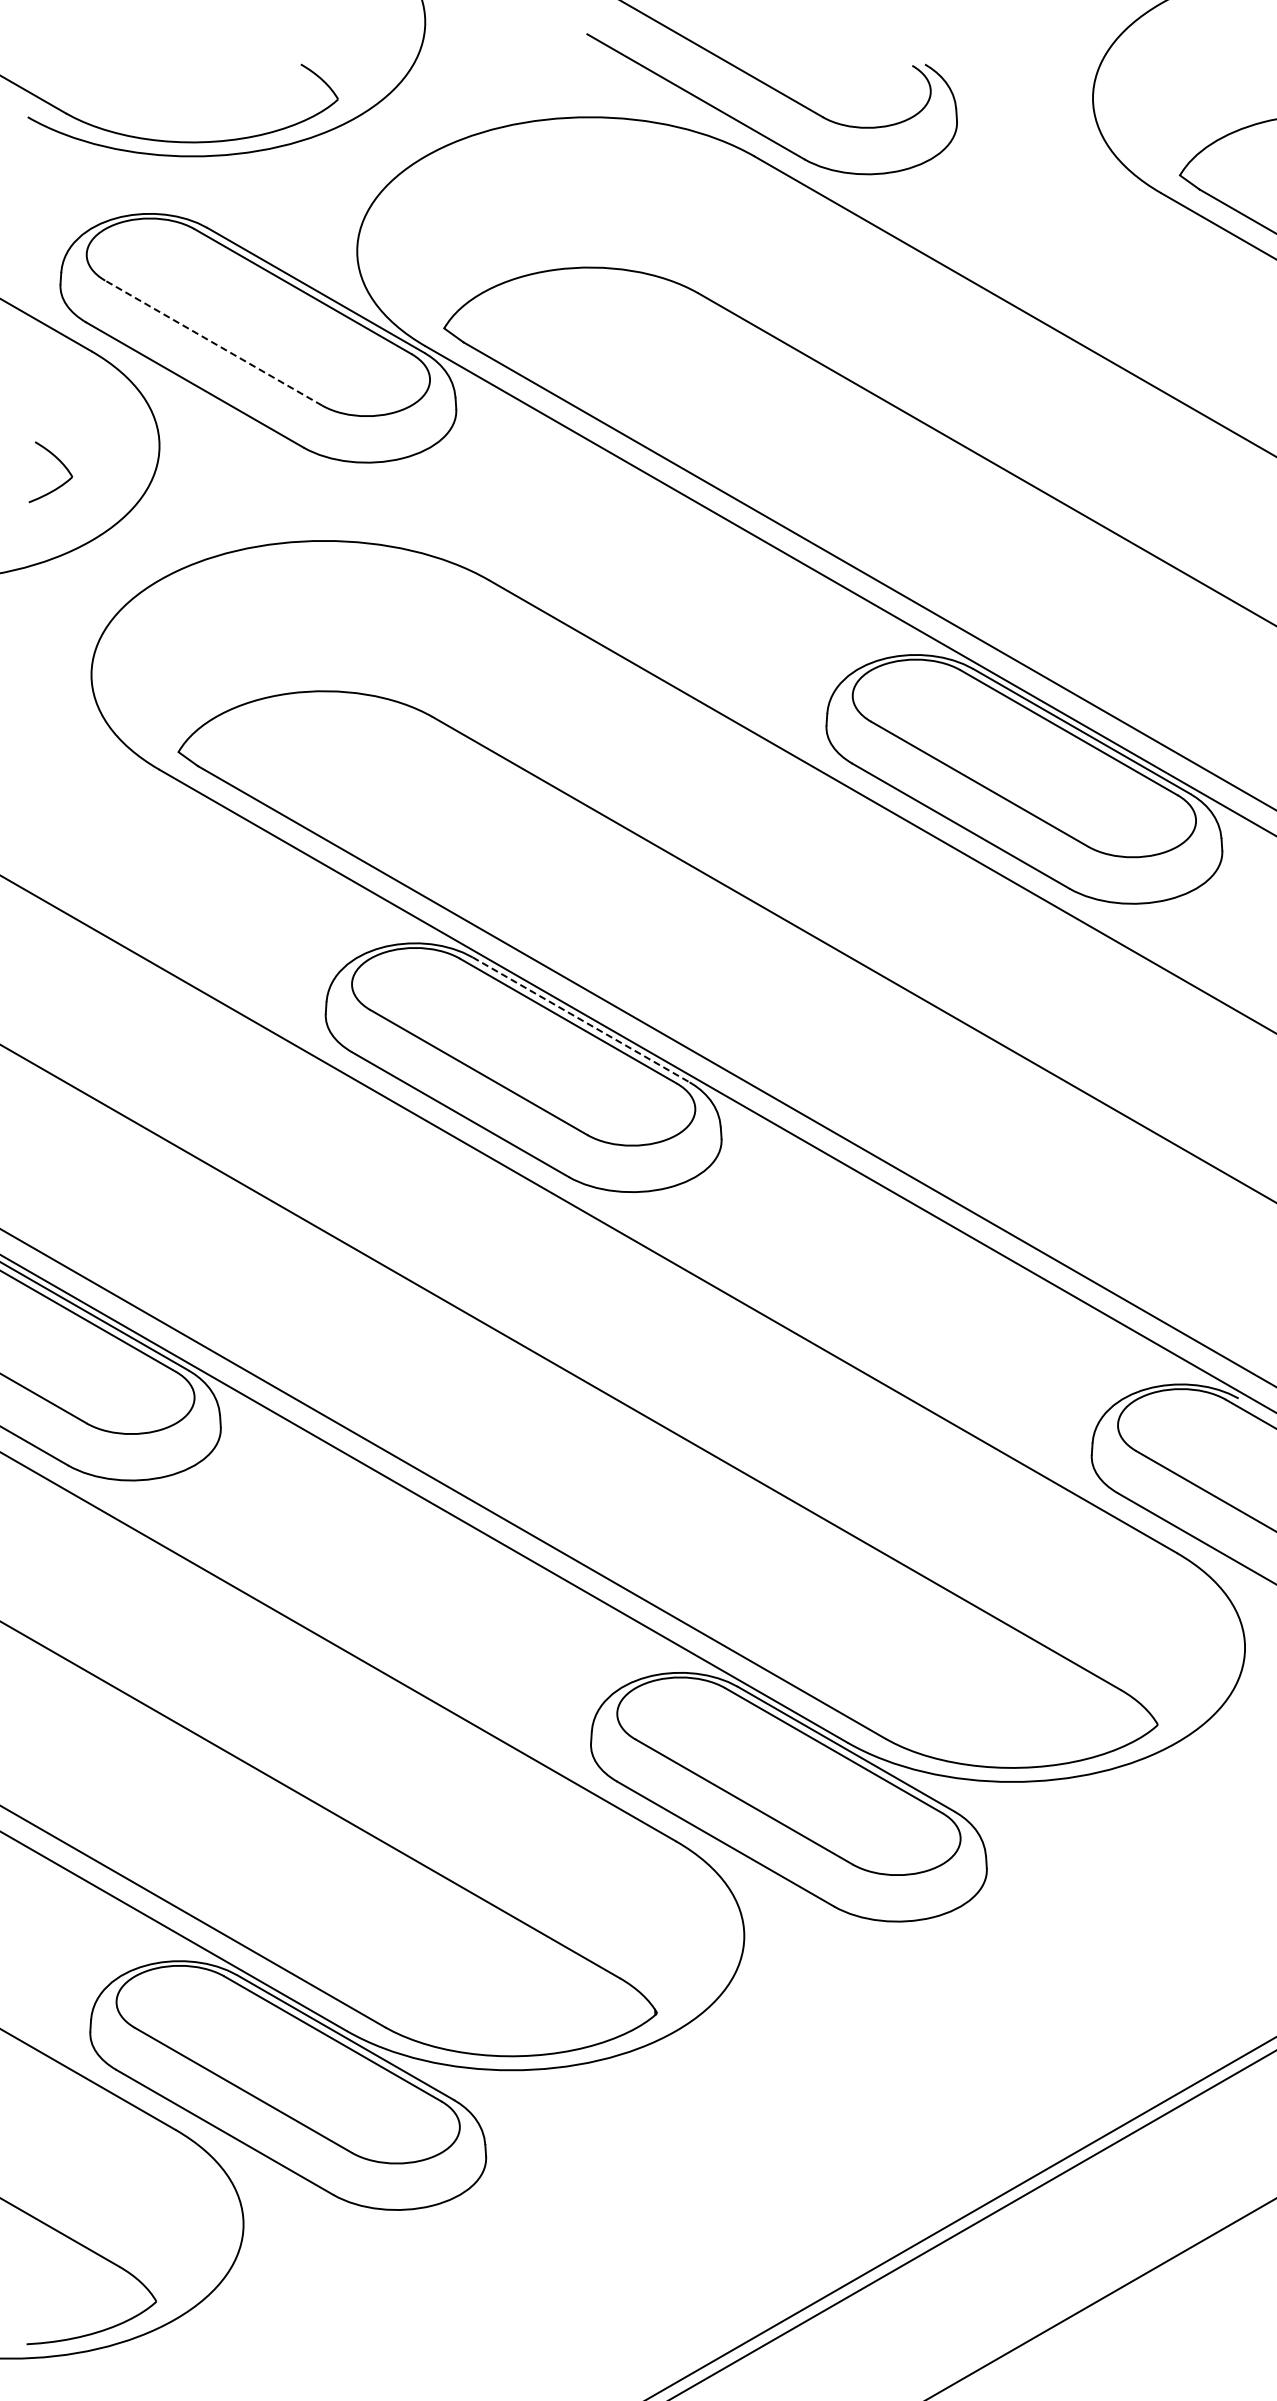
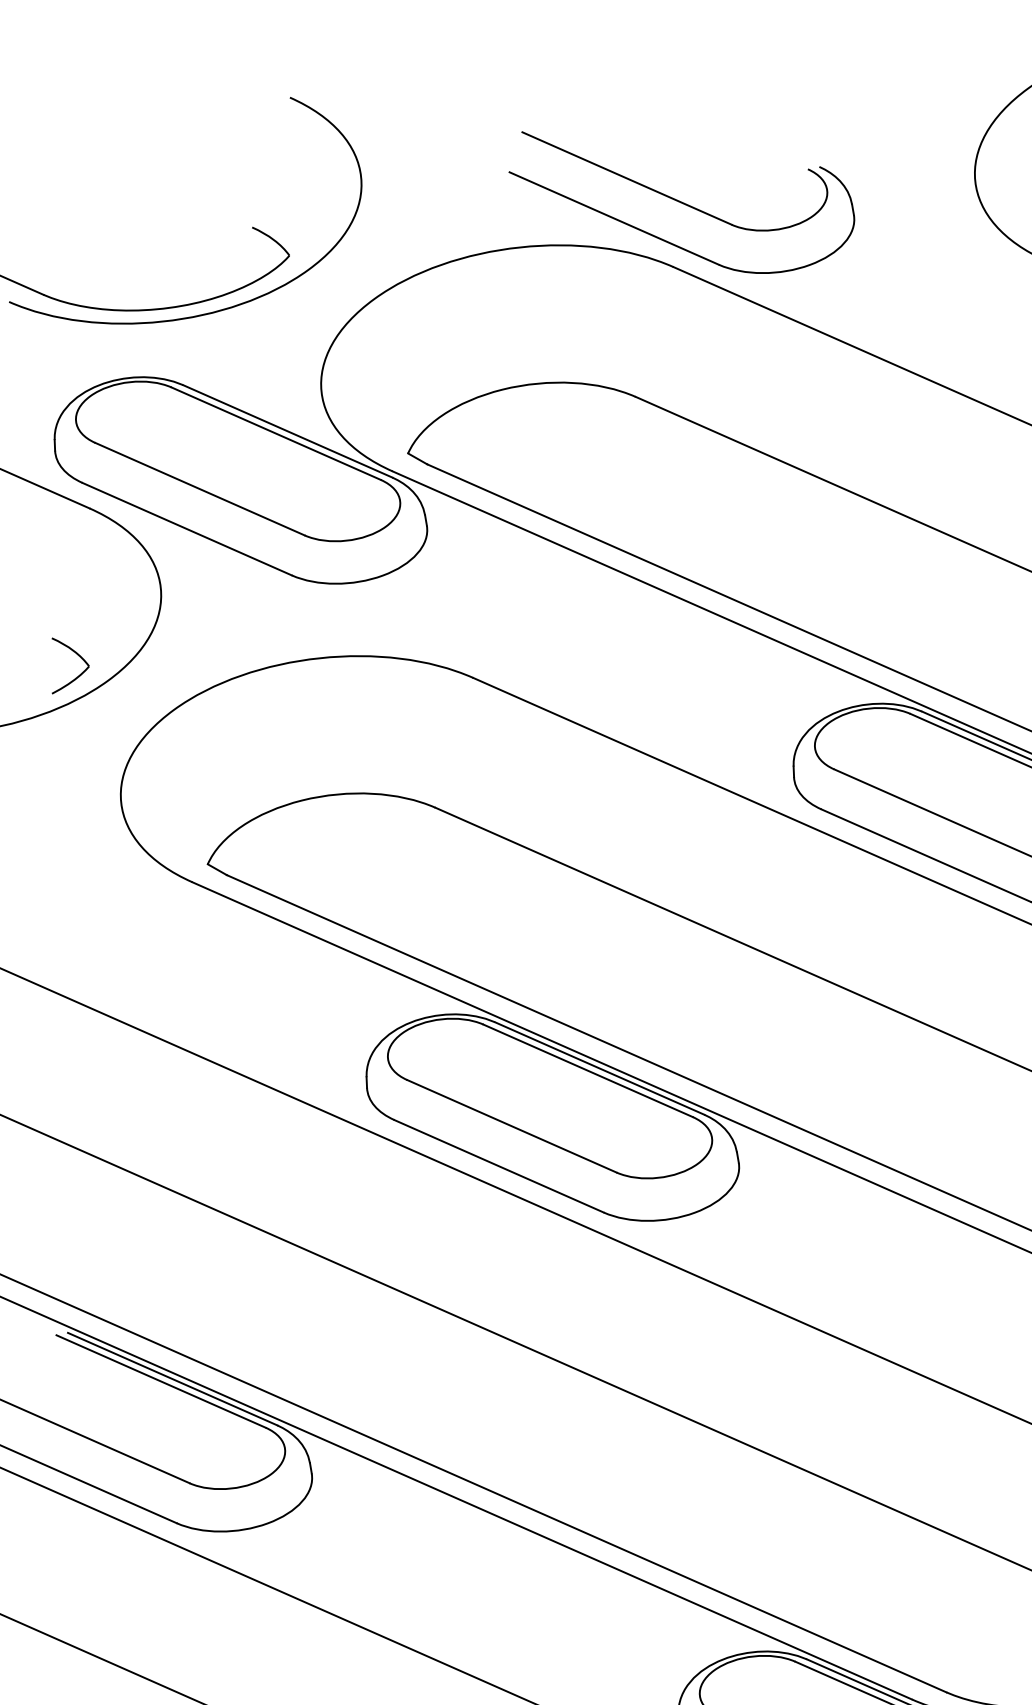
line: (213, 342) -> (199, 488), dashed -> solid
part: (60, 462) -> (76, 654), moved
line: (581, 1020) -> (600, 1069), dashed -> solid

